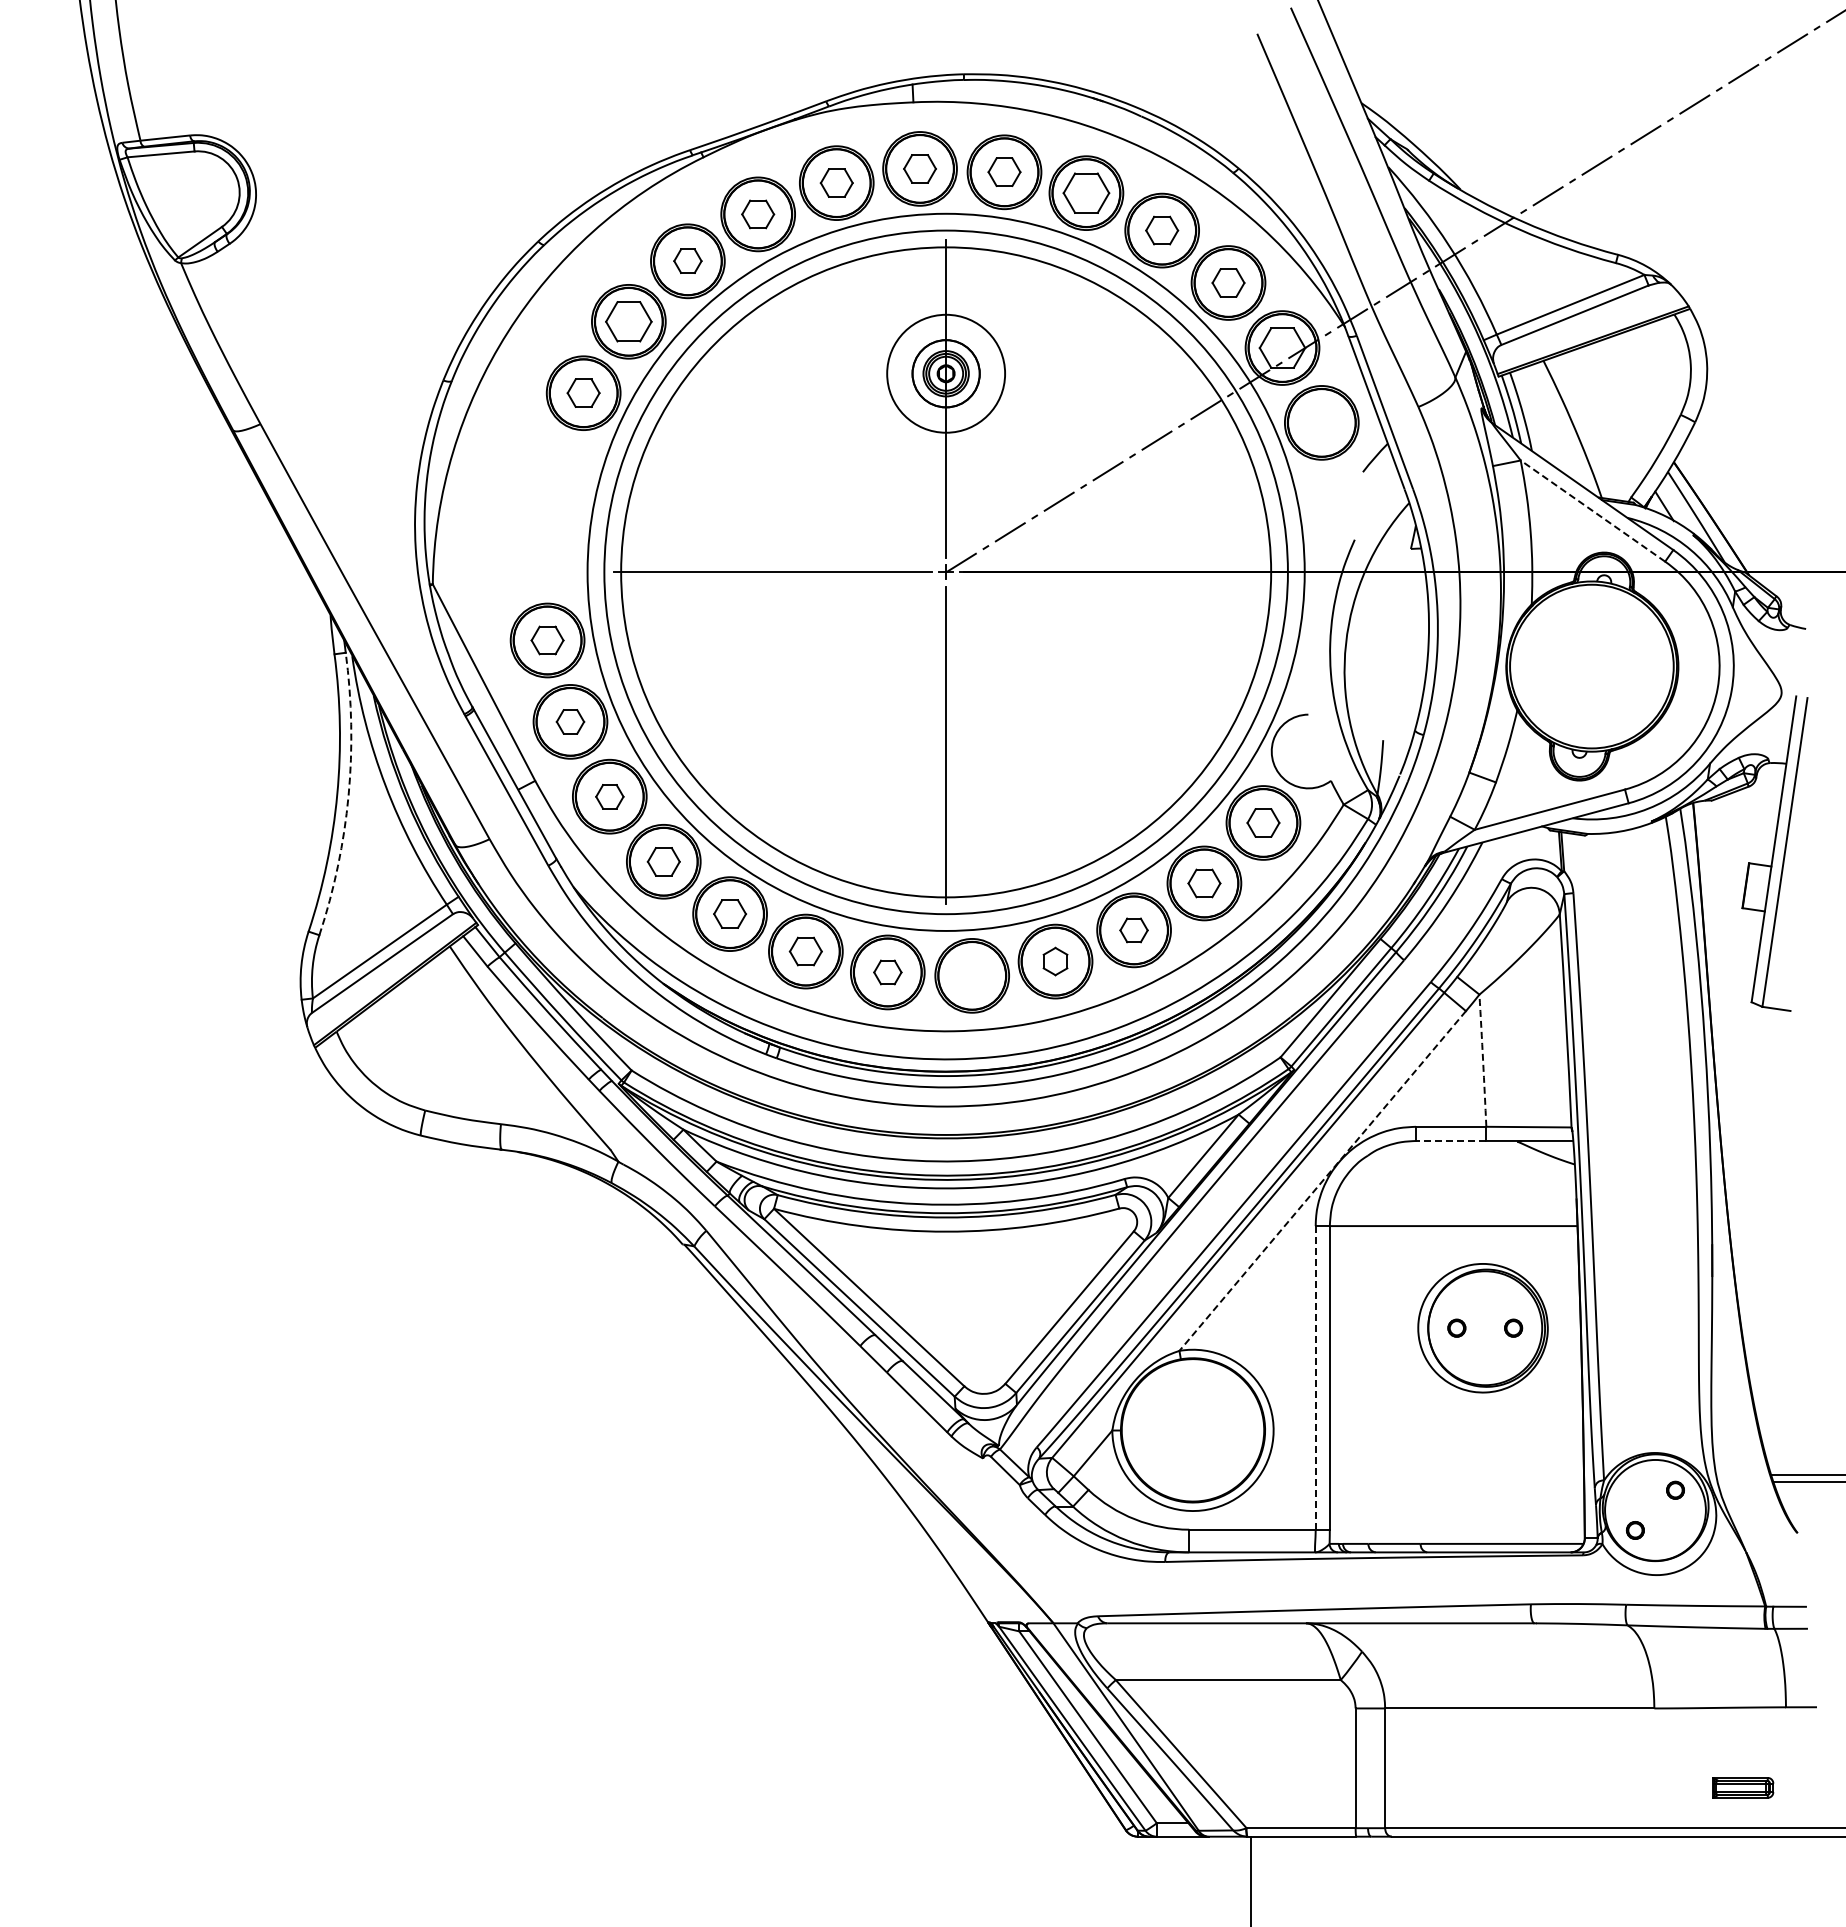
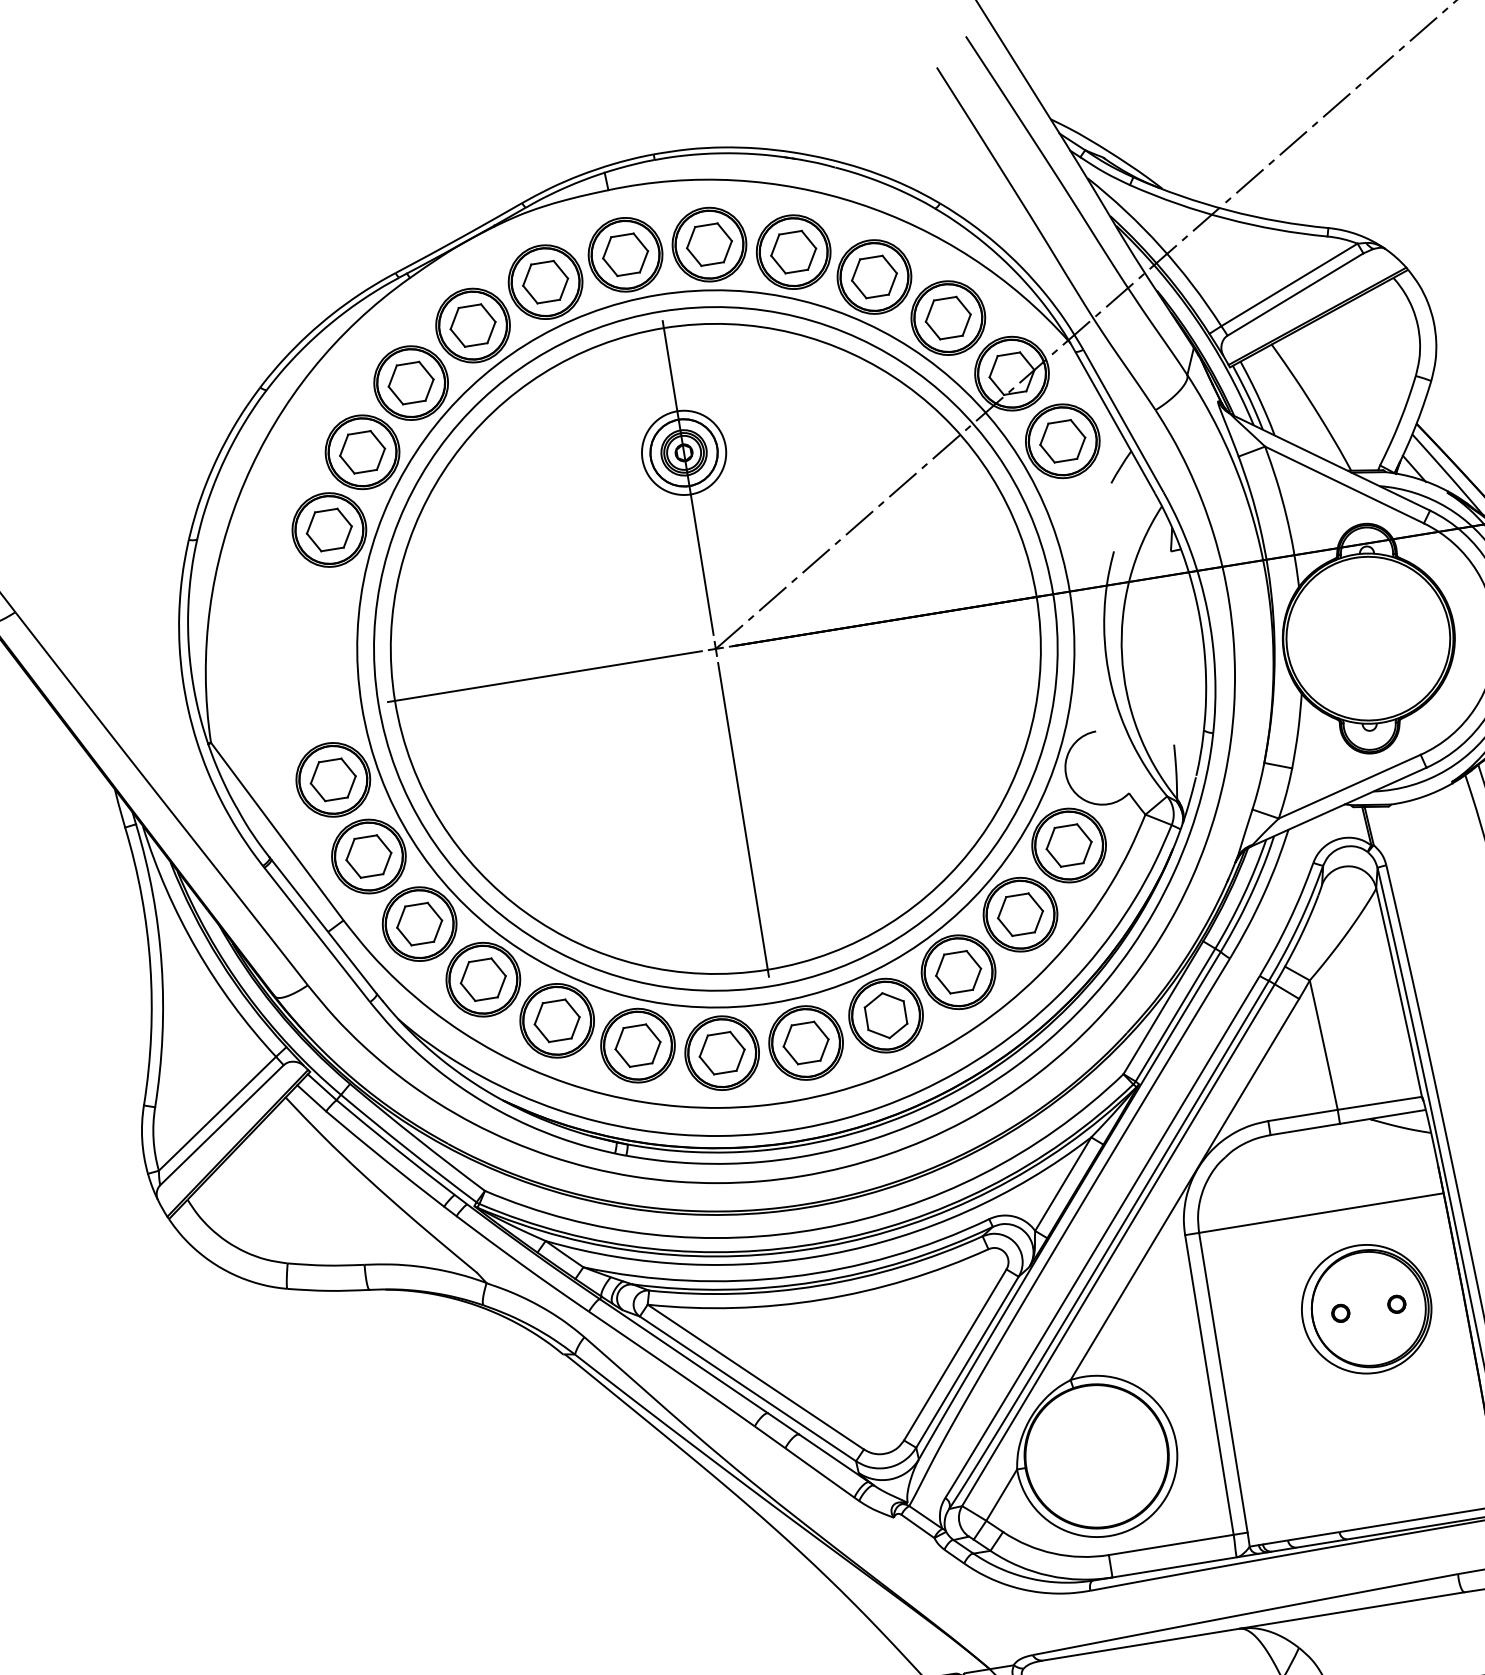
part: (919, 168) -> (624, 254), size x1.43
part: (1004, 171) -> (709, 243), size x1.43
part: (836, 182) -> (545, 281), size x1.43
part: (757, 214) -> (472, 325), size x1.43
part: (1161, 230) -> (873, 277), size x1.43
part: (687, 260) -> (410, 382), size x1.67
part: (1228, 282) -> (948, 317), size x1.43
circle: (946, 373) -> (684, 452), size x0.71
part: (583, 392) -> (329, 529), size x1.43
part: (1321, 422) -> (1062, 440), added
line: (1592, 510) -> (1343, 484), dashed -> solid
part: (547, 640) -> (333, 779), size x1.43
part: (570, 721) -> (368, 856), size x1.67
arc: (348, 795) -> (161, 964), dashed -> solid
part: (609, 796) -> (419, 923), size x1.67
part: (1263, 822) -> (1069, 845), size x1.43
part: (663, 861) -> (483, 979), size x1.43
part: (1204, 883) -> (1020, 914), size x1.43
part: (729, 913) -> (556, 1020), size x1.43
part: (1133, 930) -> (958, 972), size x1.67
part: (805, 951) -> (637, 1045), size x1.43
part: (1055, 961) -> (886, 1015), size x1.67
part: (887, 972) -> (721, 1053), size x1.67
part: (971, 975) -> (805, 1042), added
arc: (1483, 1060) -> (1324, 1044), dashed -> solid
line: (1450, 1140) -> (1304, 1129), dashed -> solid
line: (1322, 1181) -> (1184, 1190), dashed -> solid
line: (1315, 1377) -> (1209, 1384), dashed -> solid

